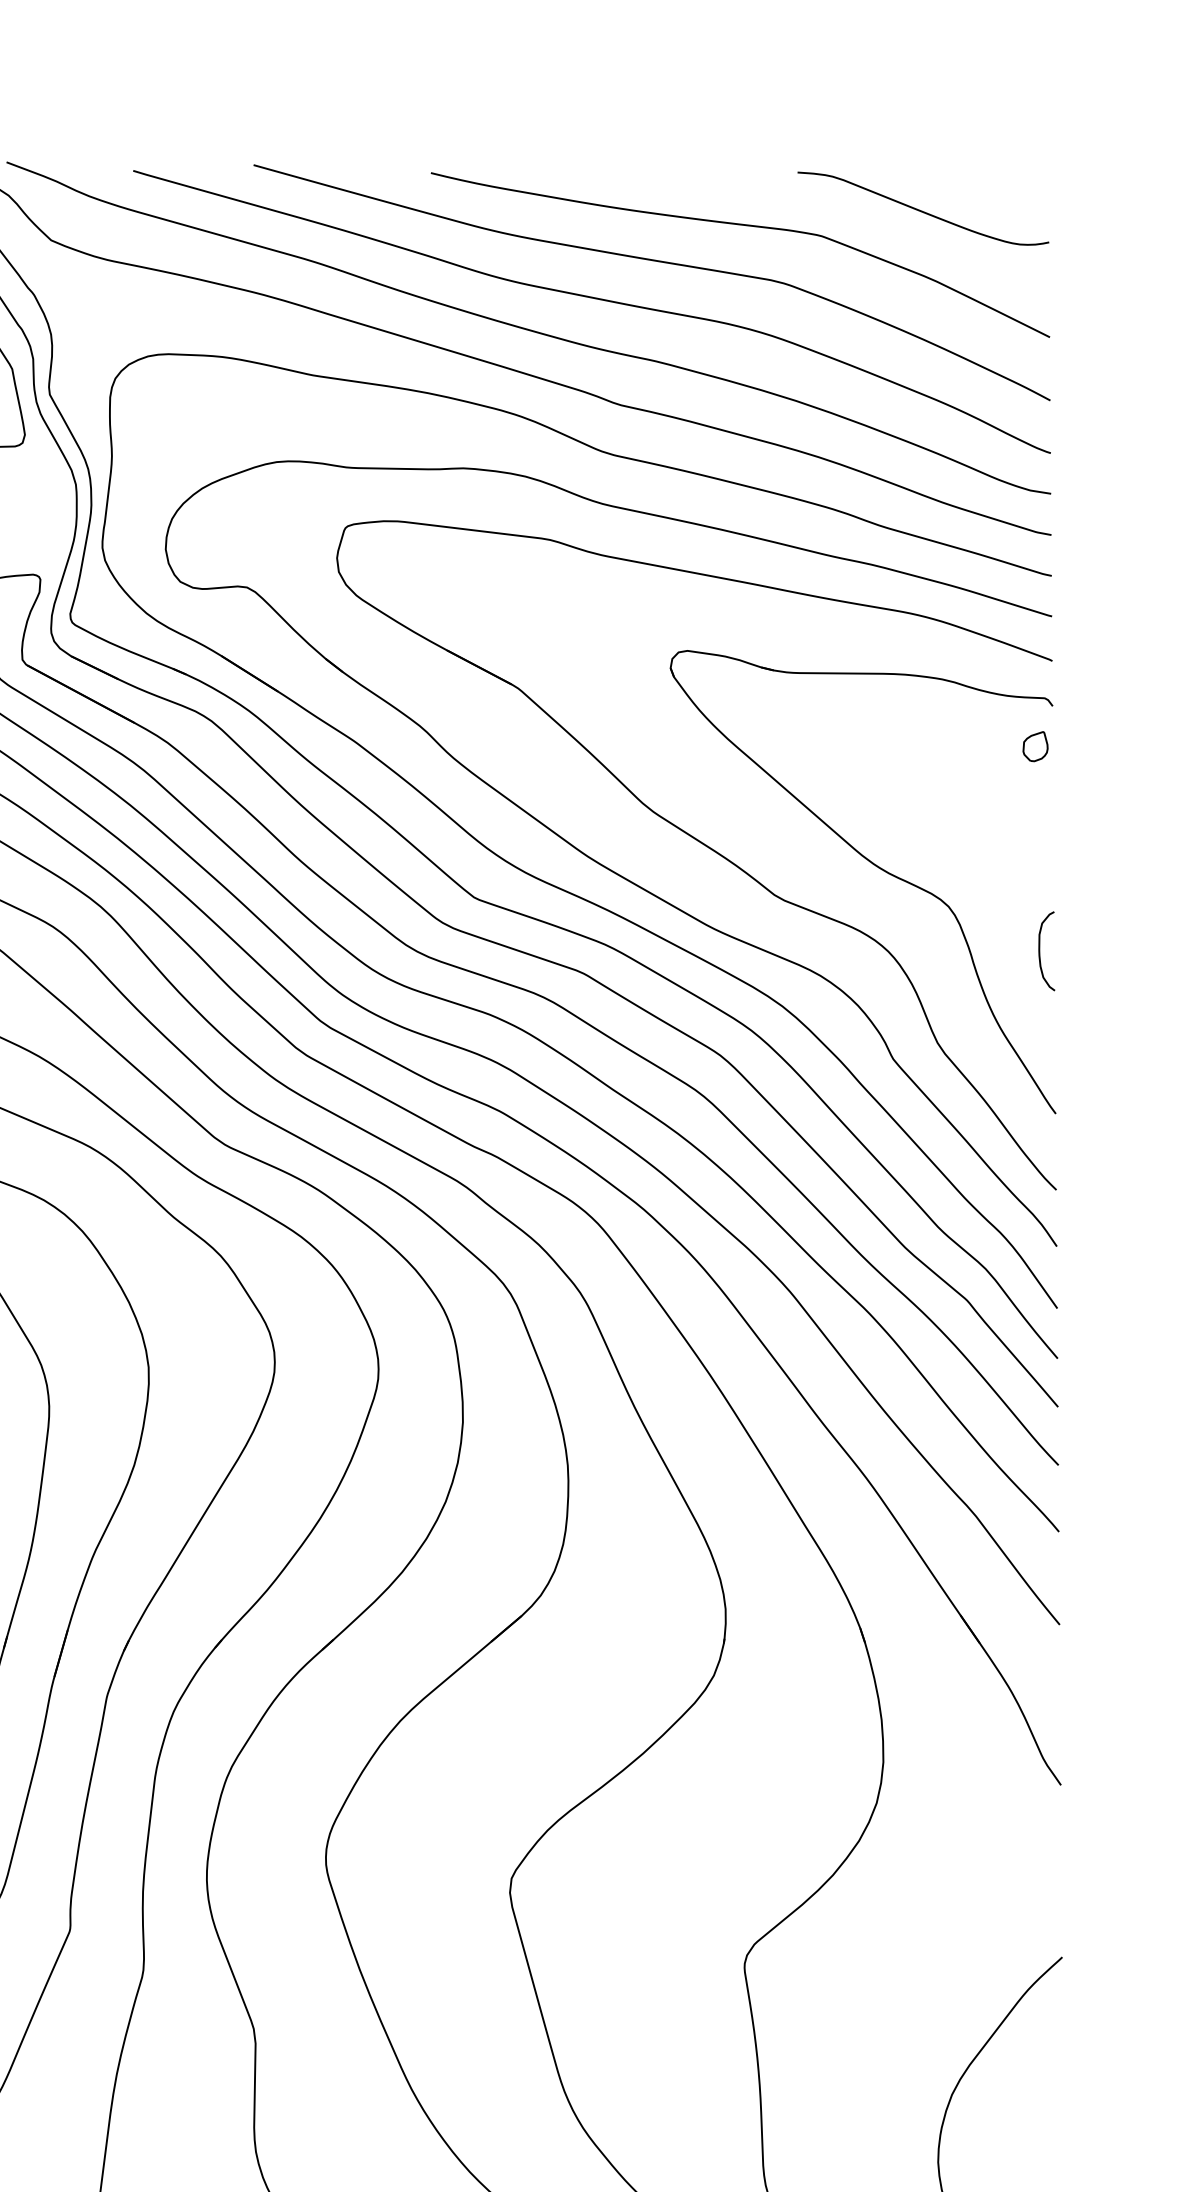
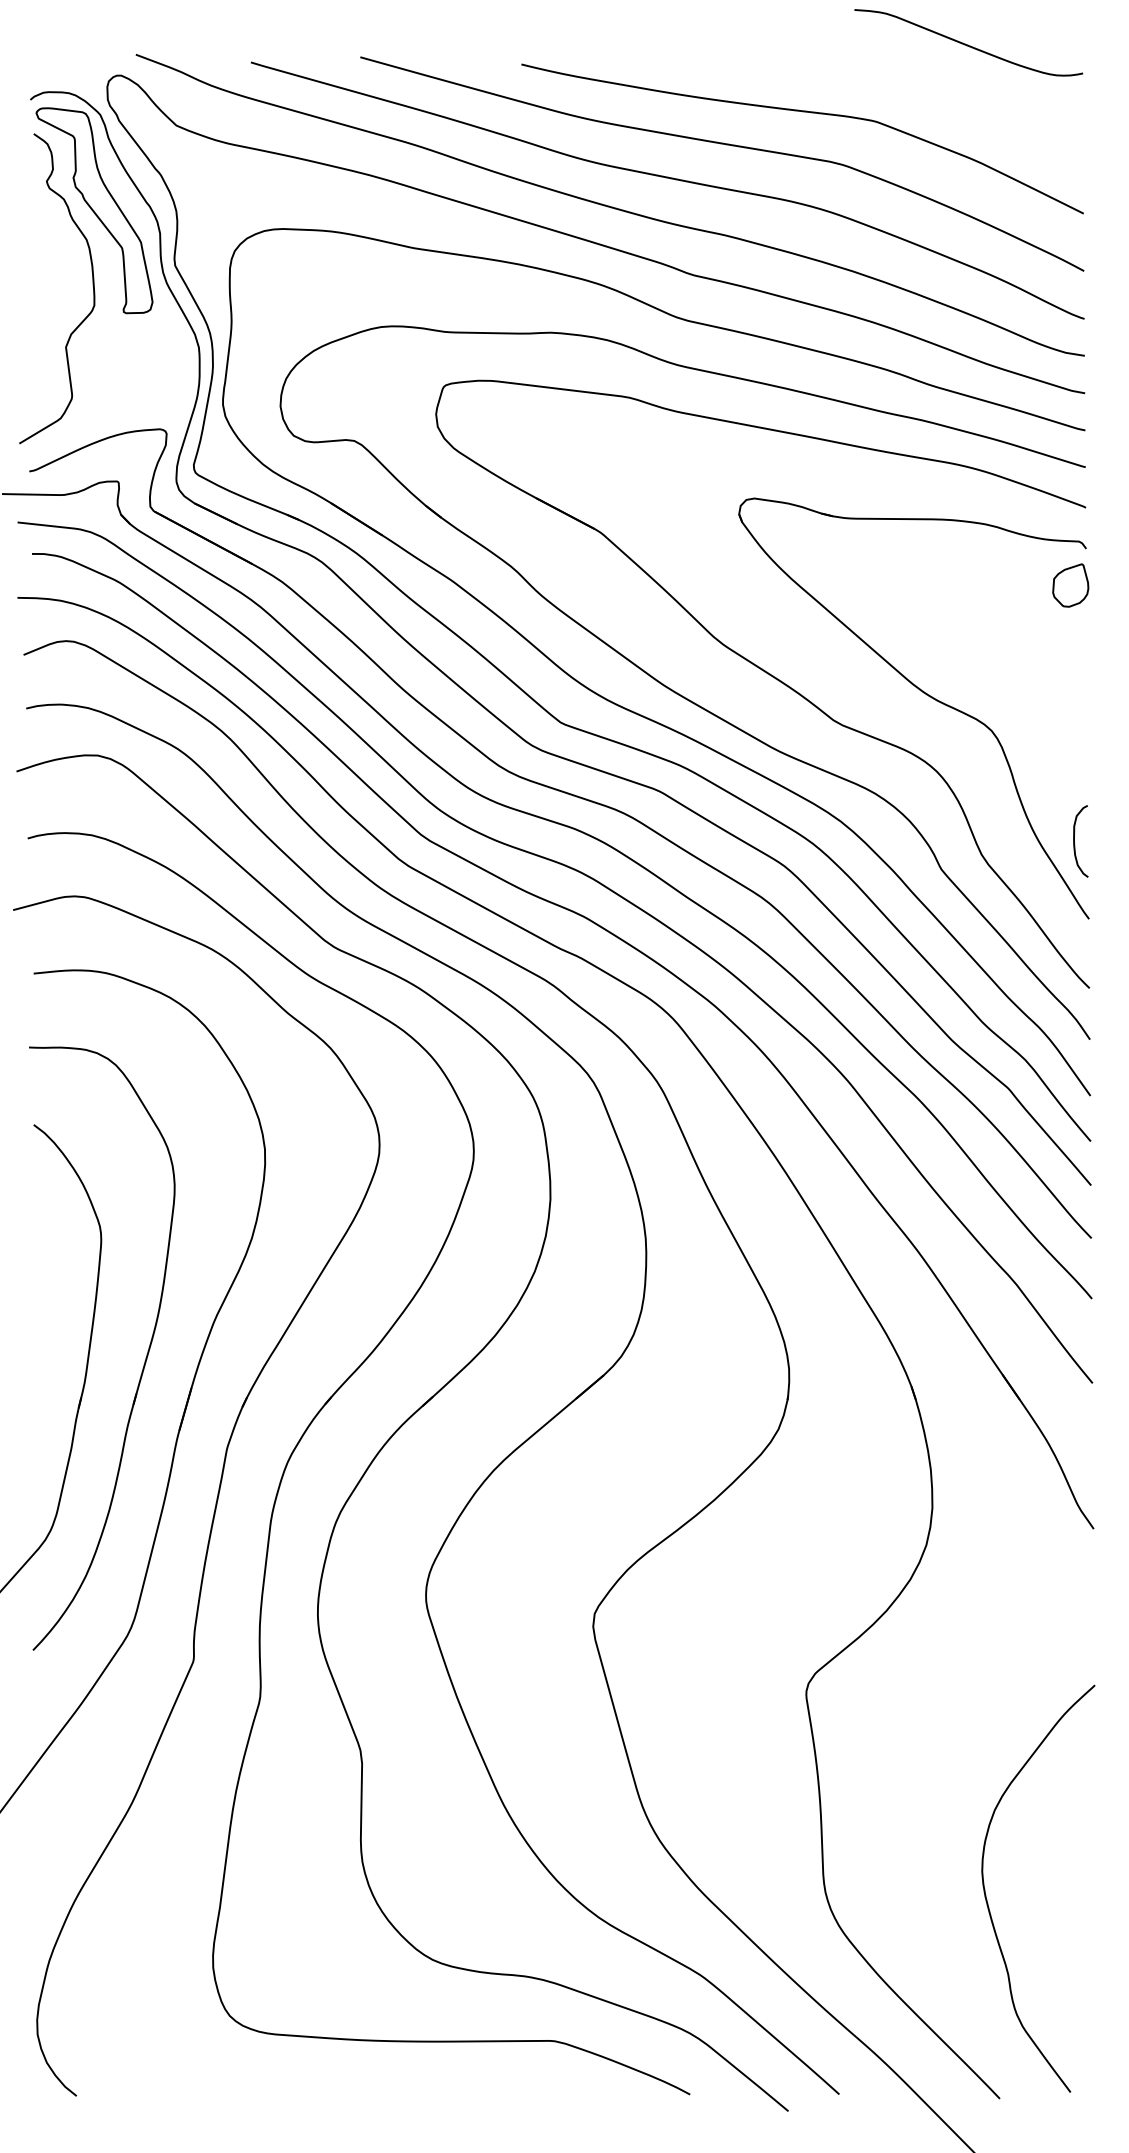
curve: (923, 210) -> (968, 44), moved
part: (1035, 746) -> (1070, 585), size x1.6
curve: (1040, 954) -> (1075, 844), moved

